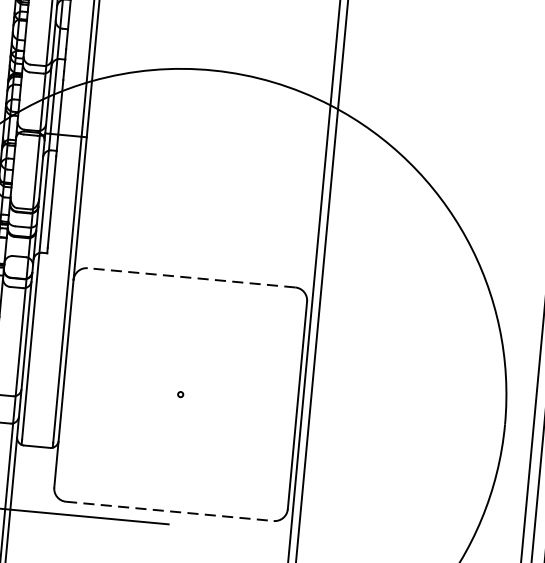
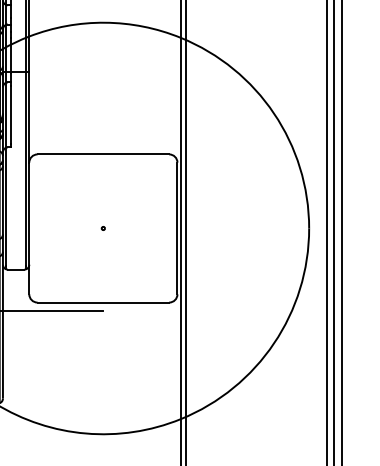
line: (191, 277) -> (103, 154), dashed -> solid
line: (170, 511) -> (103, 302), dashed -> solid

